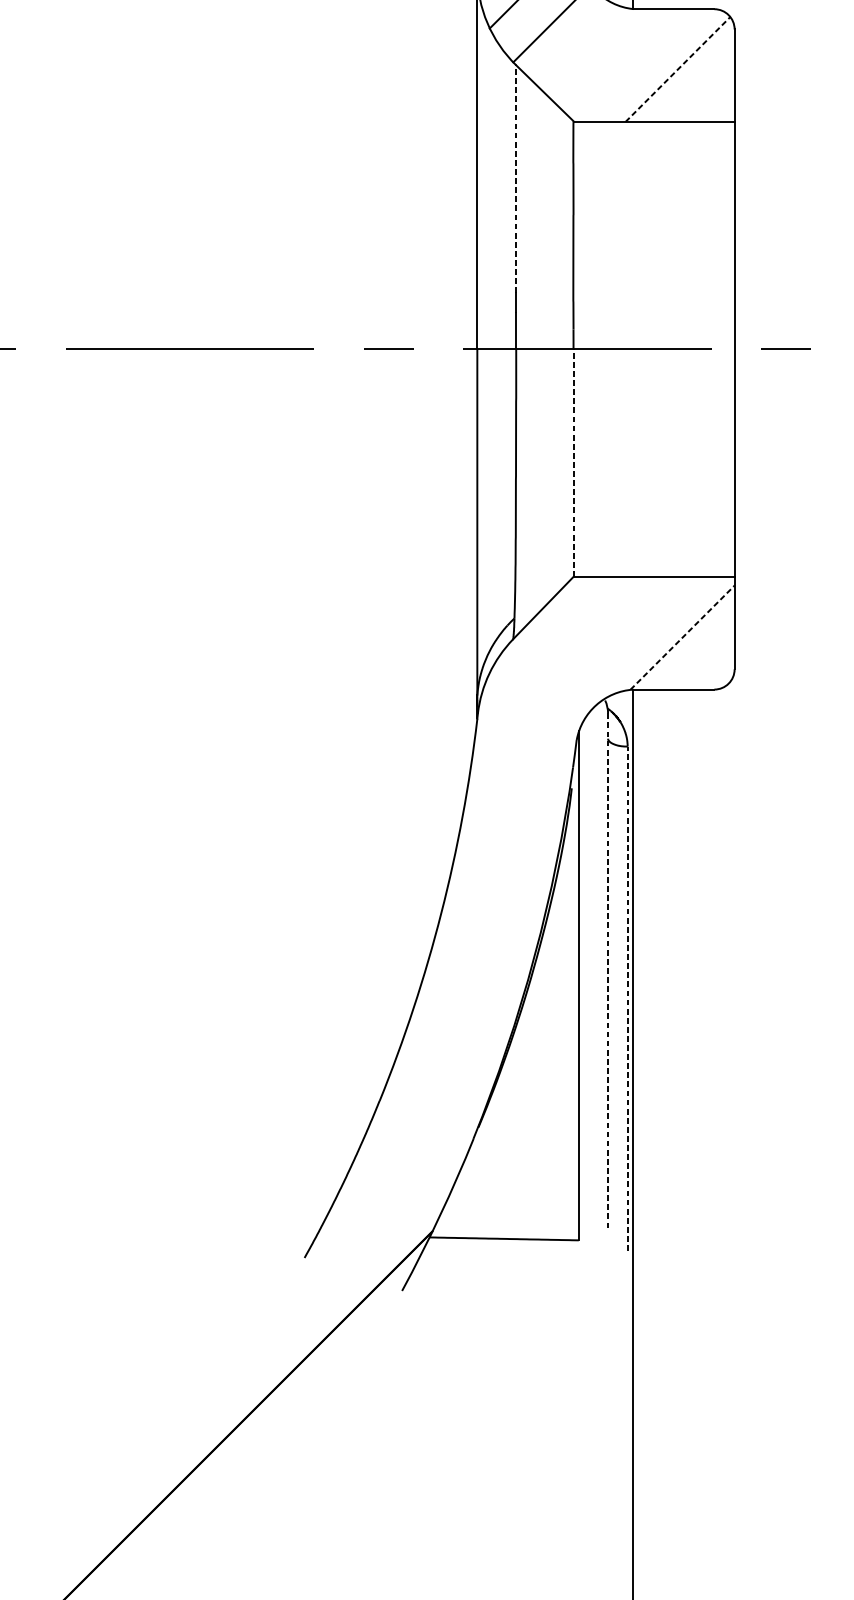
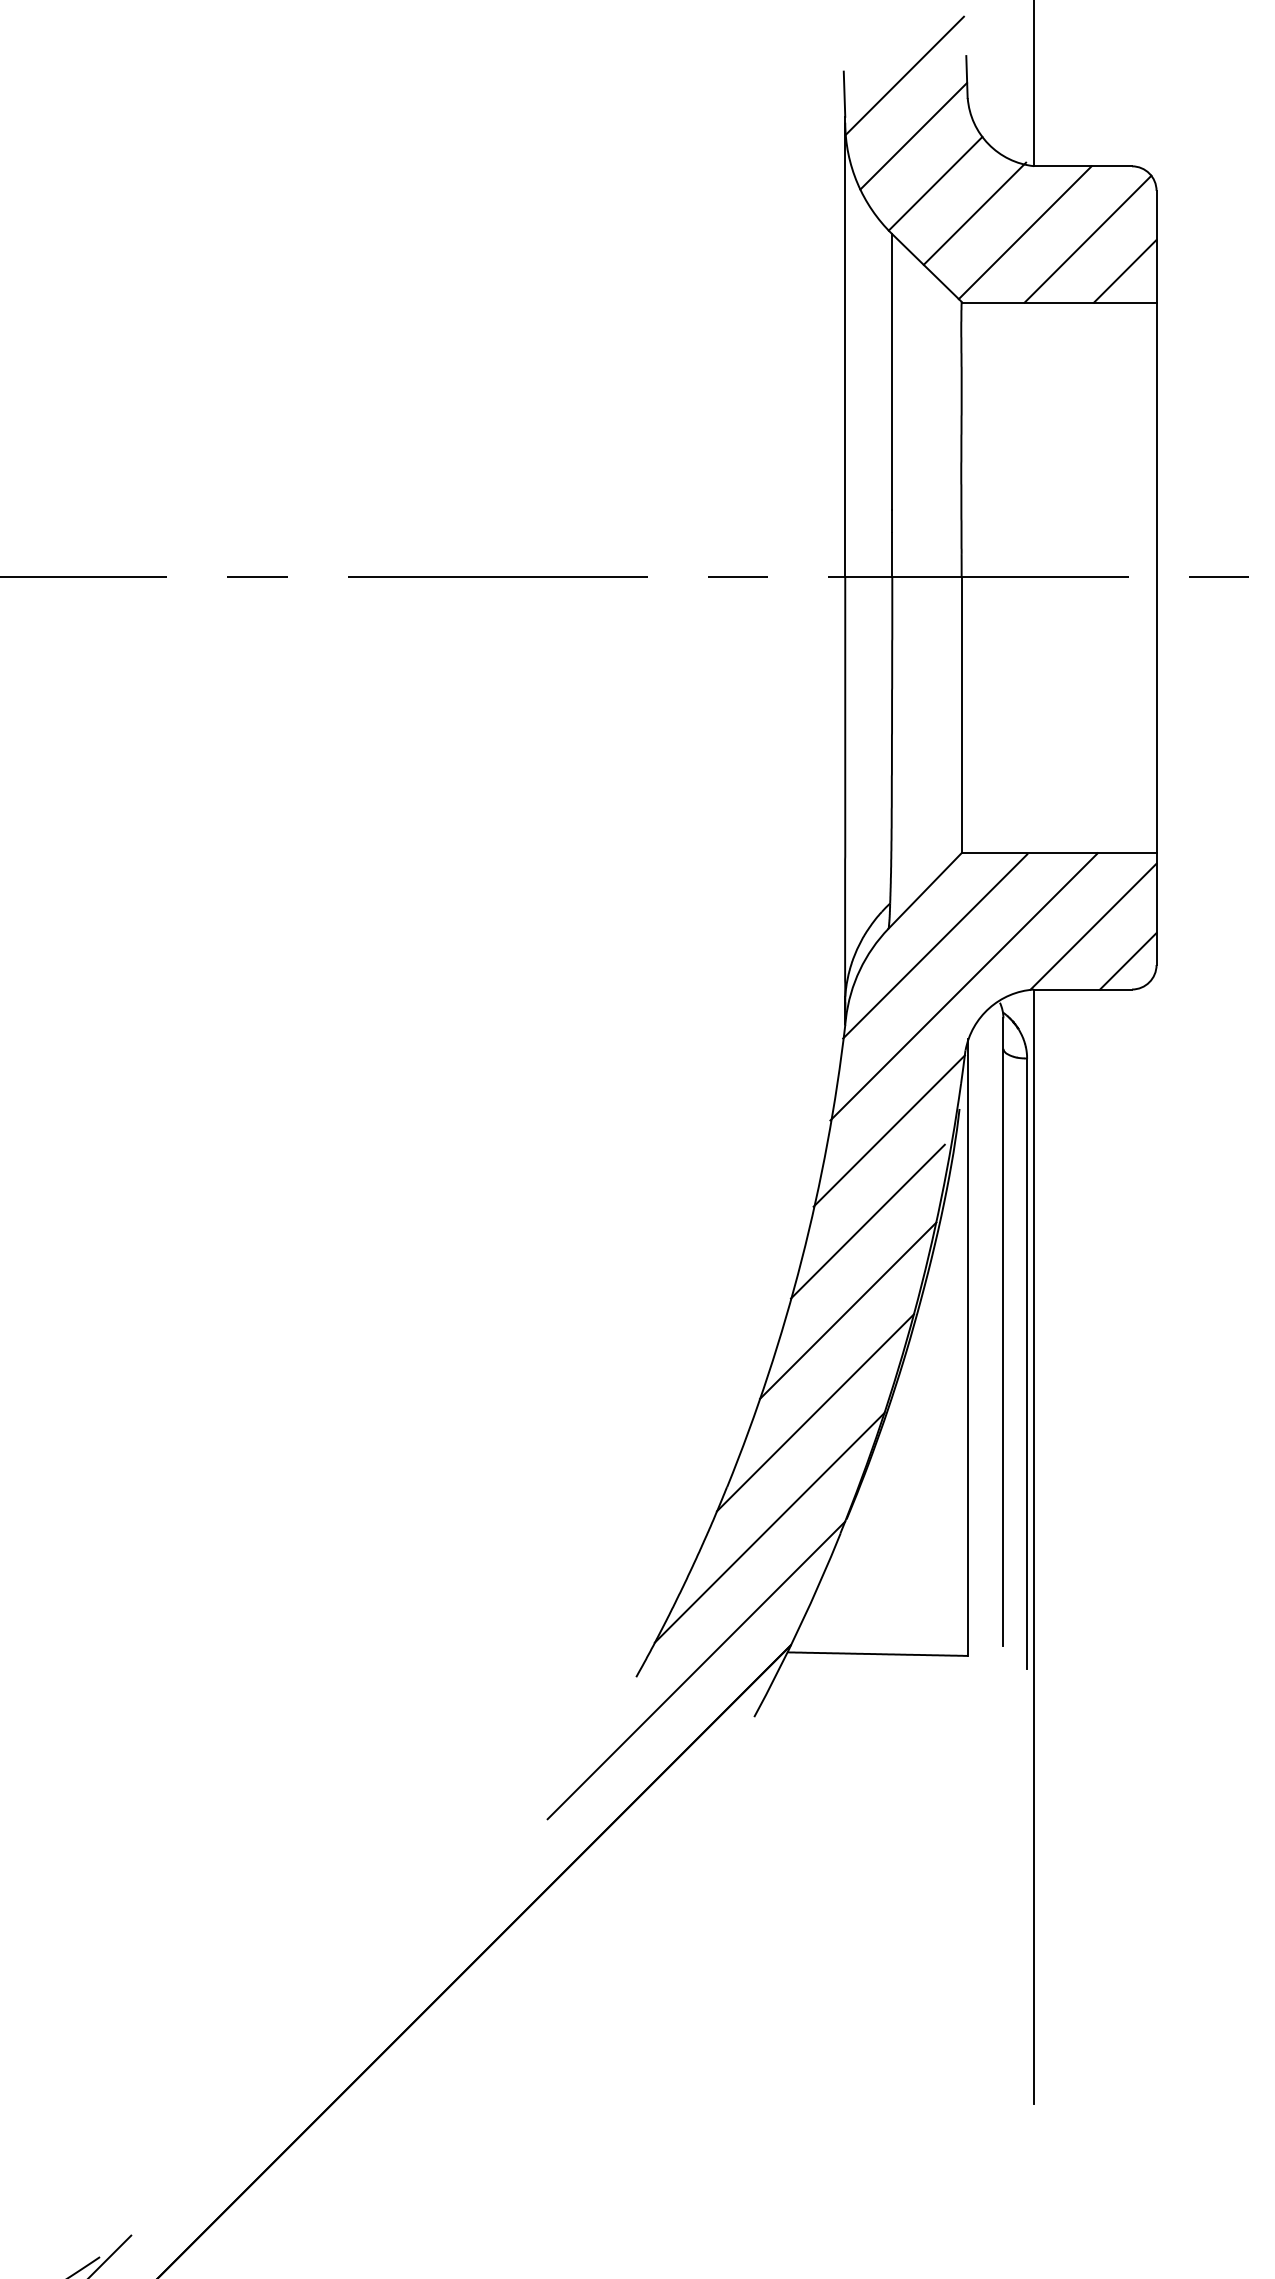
line: (584, 48) -> (974, 213), added
line: (625, 63) -> (1024, 232), added
line: (678, 69) -> (1088, 239), dashed -> solid
line: (708, 95) -> (1124, 270), added
line: (516, 178) -> (892, 371), dashed -> solid
line: (573, 463) -> (961, 715), dashed -> solid
line: (682, 637) -> (1093, 926), dashed -> solid
line: (551, 654) -> (935, 946), added
line: (711, 666) -> (1128, 961), added
line: (575, 687) -> (963, 986), added
line: (513, 806) -> (888, 1130), added
line: (495, 881) -> (867, 1221), added
line: (479, 954) -> (847, 1310), added
line: (608, 973) -> (1003, 1332), dashed -> solid
line: (627, 998) -> (1027, 1363), dashed -> solid
line: (452, 1039) -> (815, 1412), added
line: (414, 1134) -> (769, 1527), added
line: (354, 1252) -> (696, 1670), added

